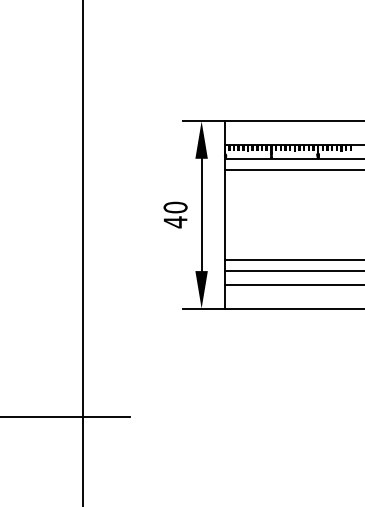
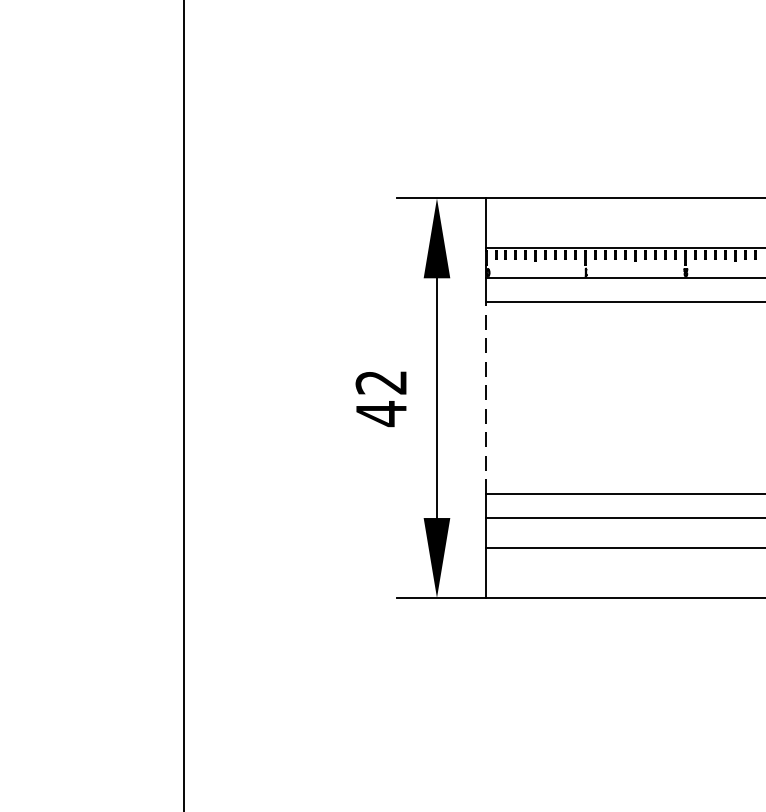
text: (175, 207) -> (381, 382), 40 -> 42
line: (224, 214) -> (485, 397), solid -> dashed

